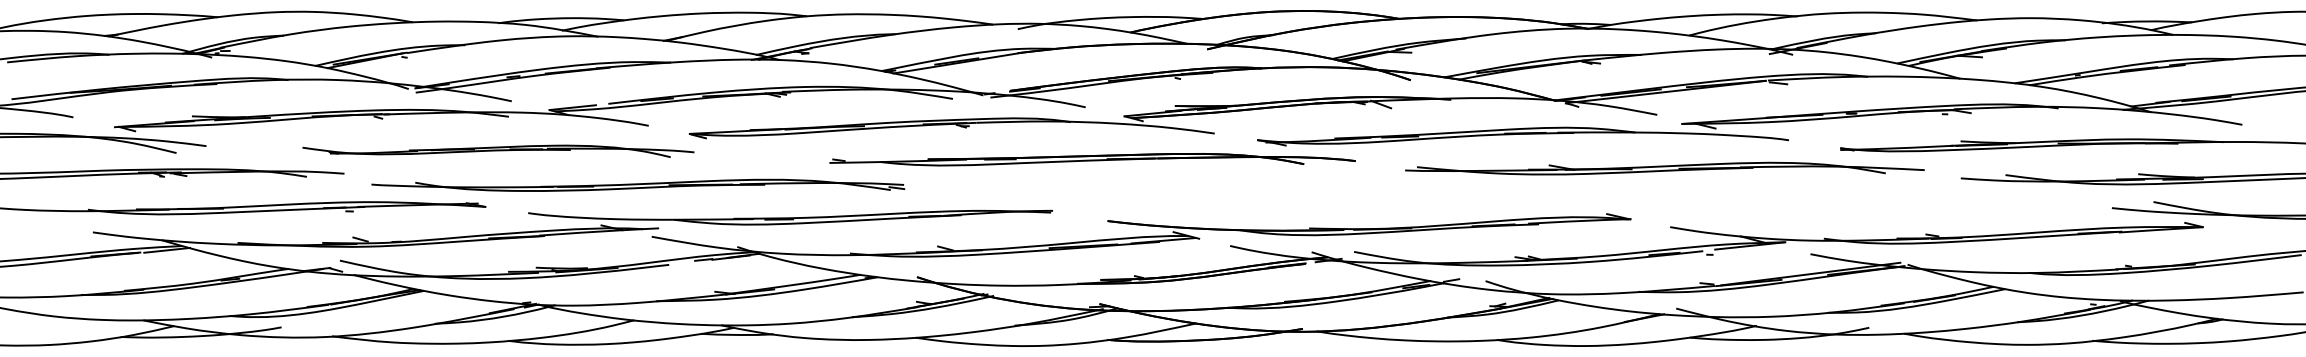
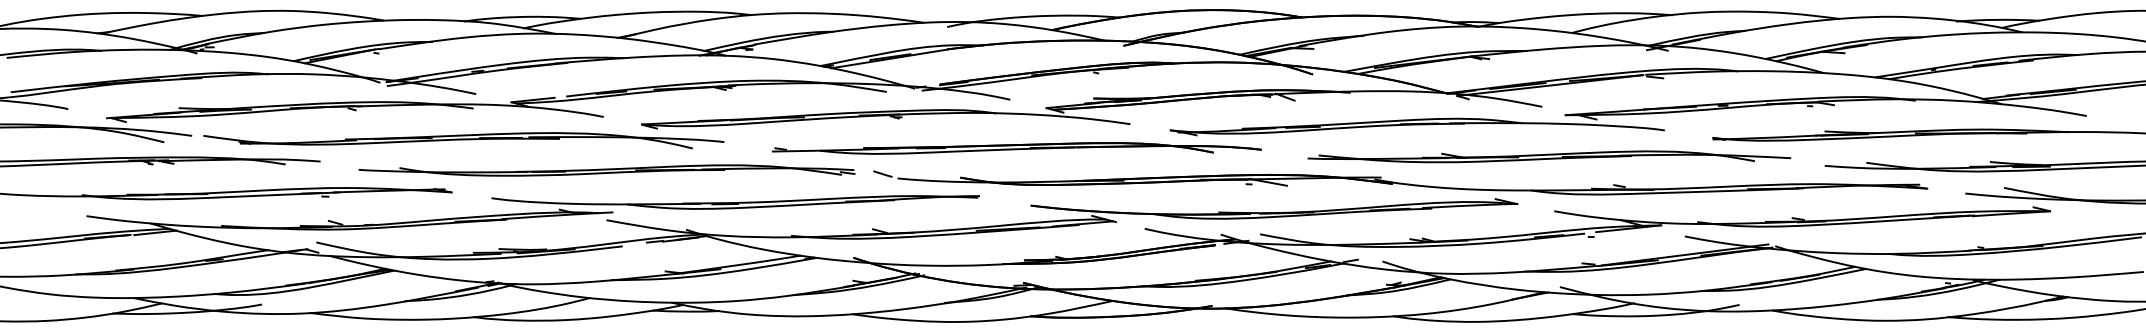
part: (498, 151) -> (463, 140), size x1.43
part: (638, 184) -> (607, 169), moved
part: (1504, 196) -> (1400, 182), added

